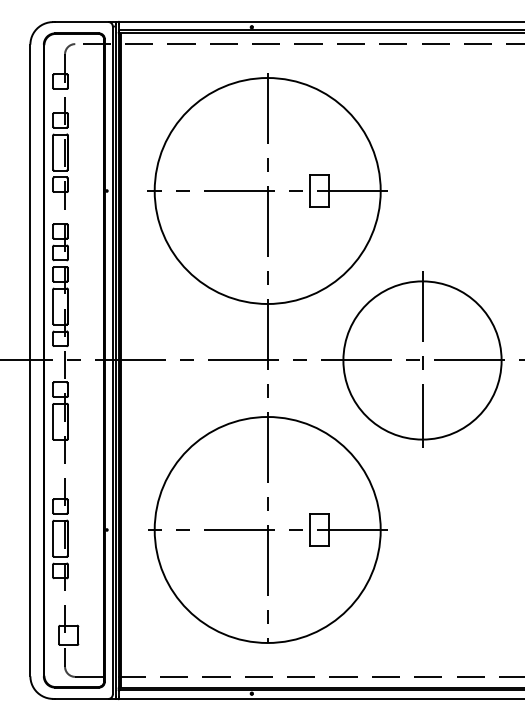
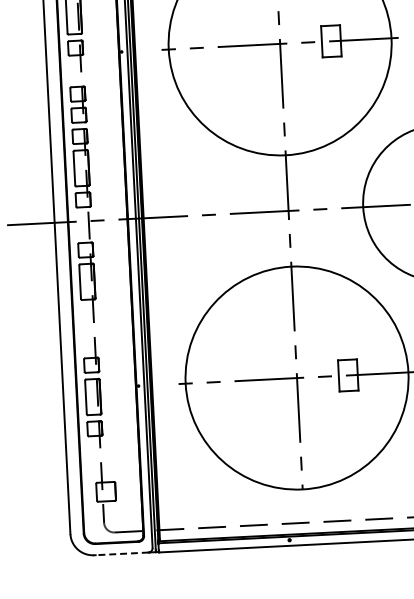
line: (81, 698) -> (121, 553), solid -> dashed

